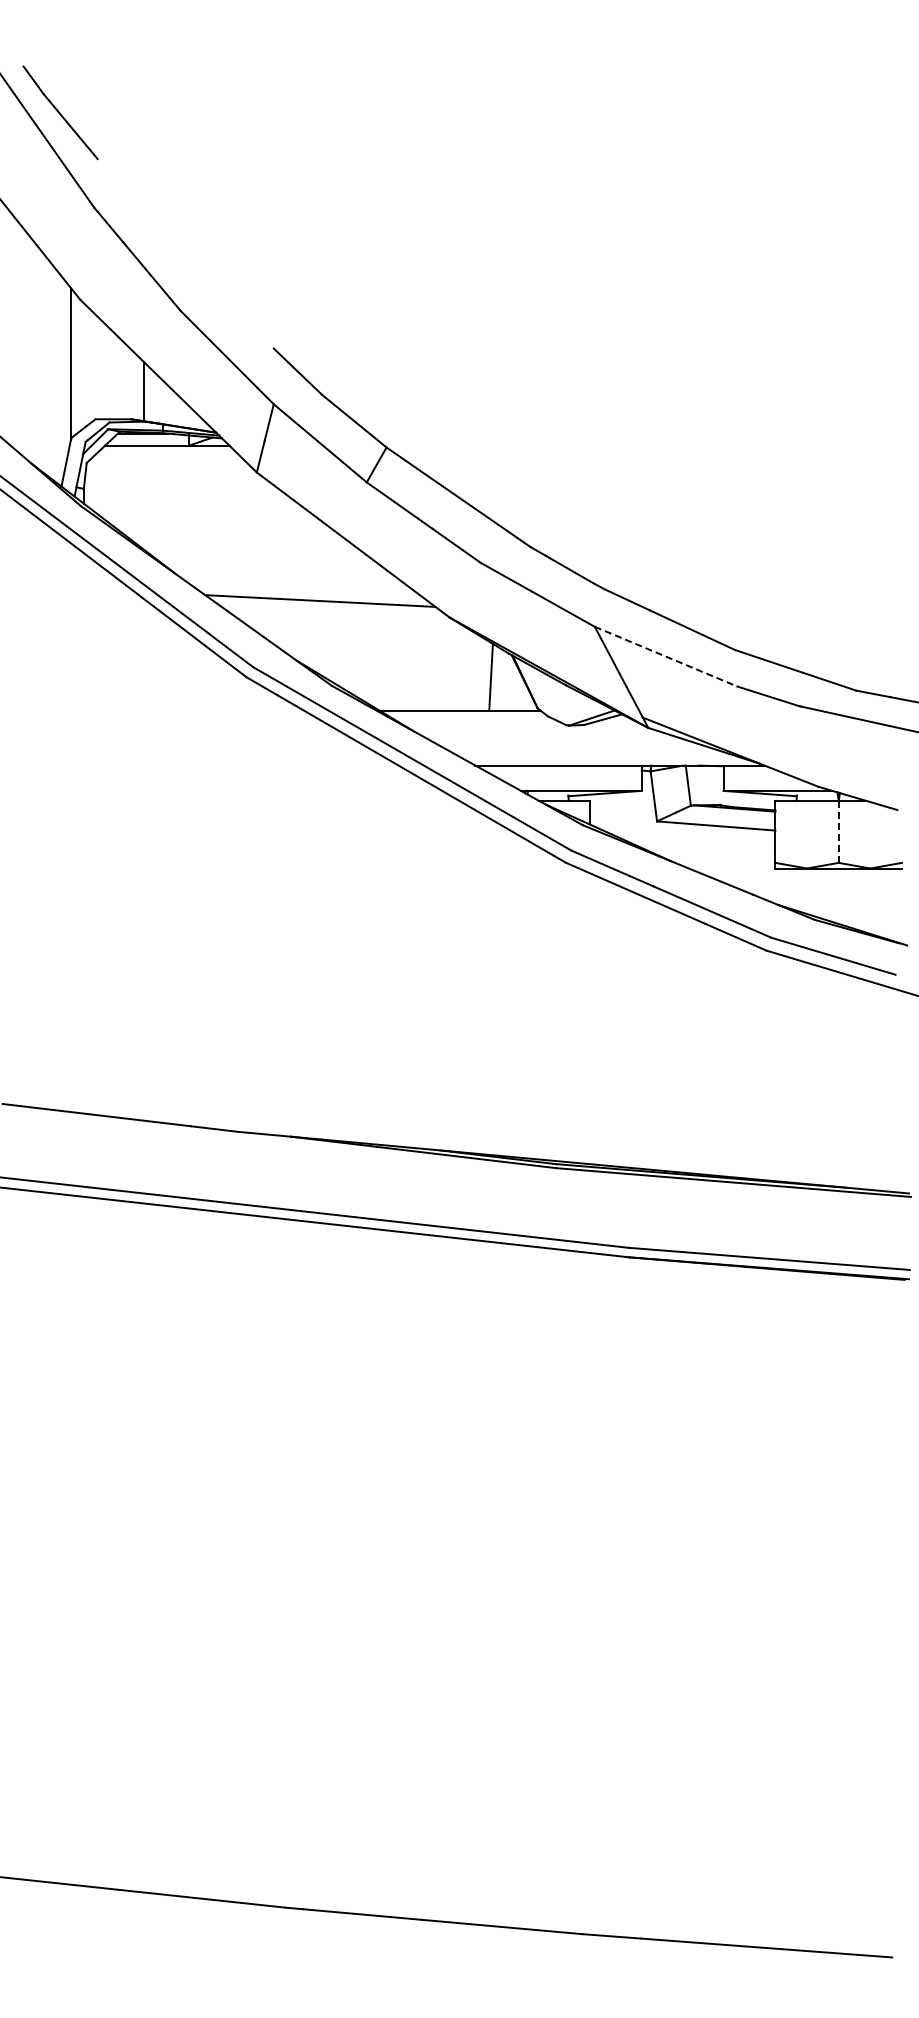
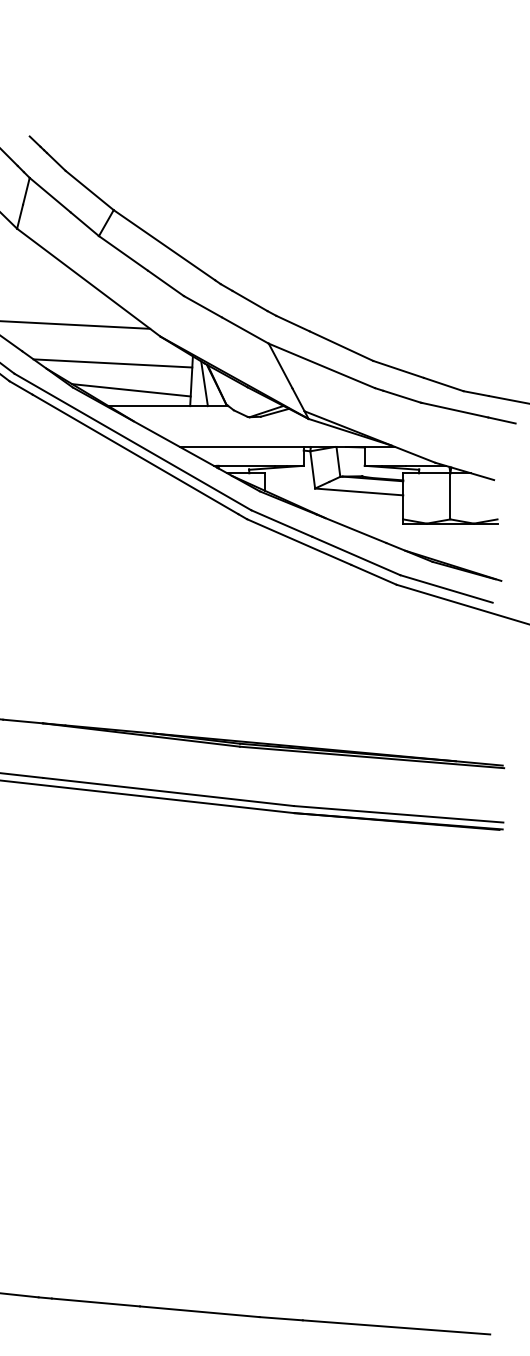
line: (385, 652) -> (112, 362), added
line: (666, 656) -> (322, 365), dashed -> solid
line: (508, 680) -> (204, 383), added
line: (409, 689) -> (130, 390), added
line: (838, 831) -> (450, 496), dashed -> solid

